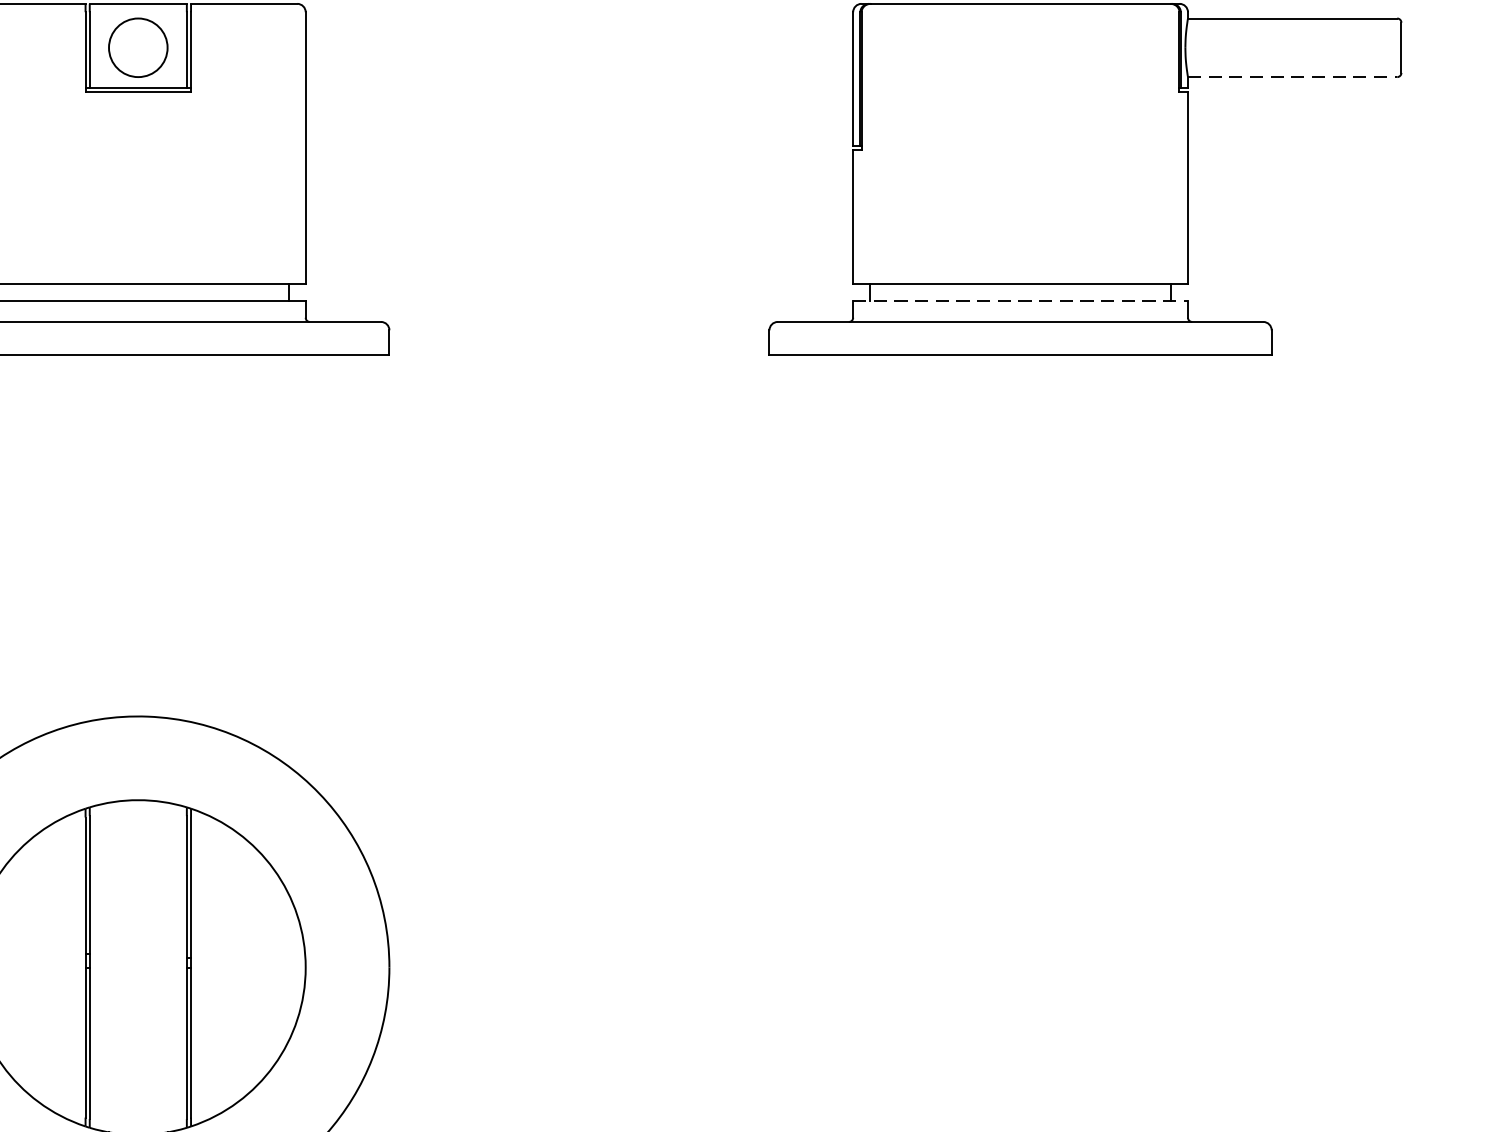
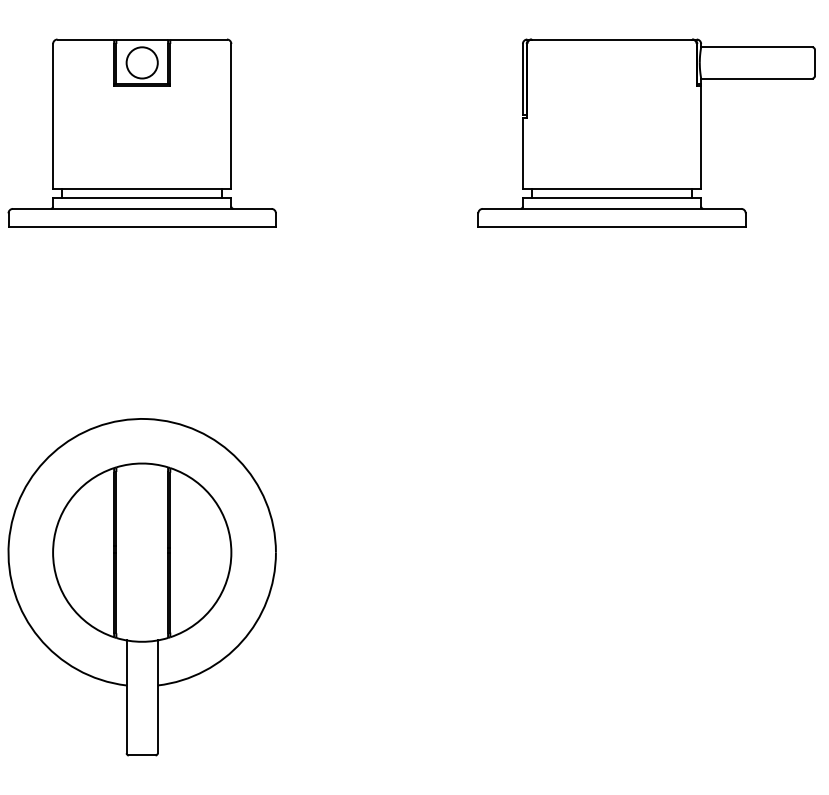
line: (1291, 77) -> (756, 78), dashed -> solid
line: (1021, 300) -> (612, 197), dashed -> solid

